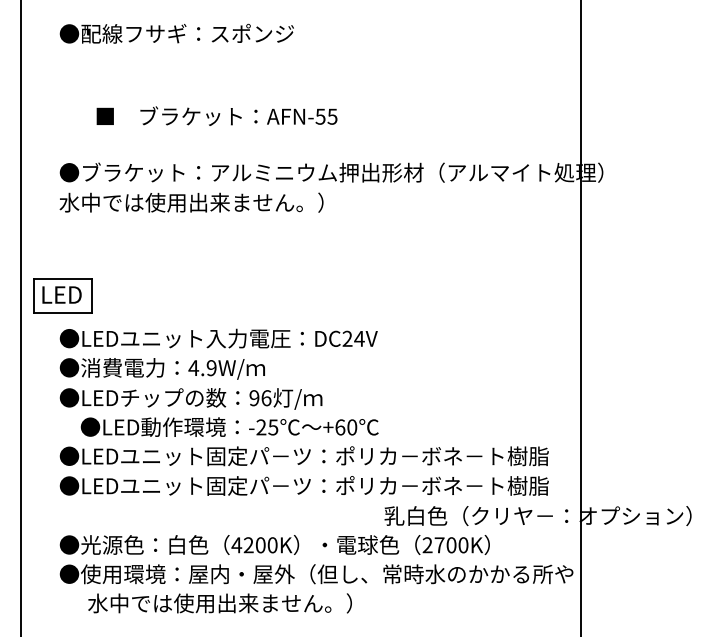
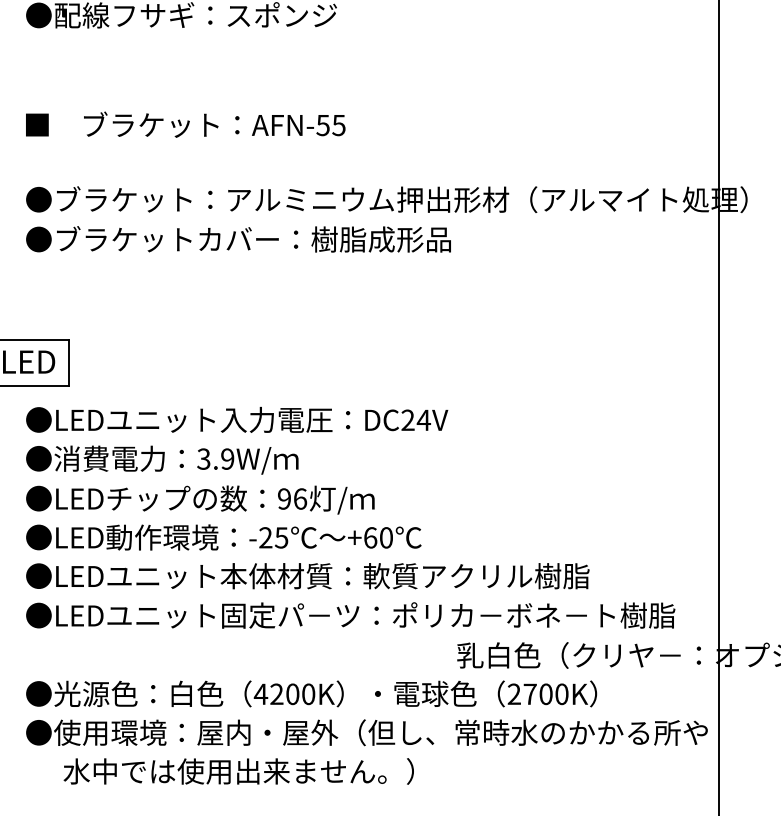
text: (216, 115) -> (184, 123), moved
text: (219, 202) -> (238, 239), 水中では使用出来ません。） -> ●ブラケットカバー：樹脂成形品
text: (193, 368) -> (203, 459), 4.9W/ -> 3.9W/
text: (229, 426) -> (223, 536), moved
text: (377, 456) -> (447, 576), ●LEDユニット固定パ－ツ：ポリカ－ボネ－ト樹脂 -> ●LEDユニット本体材質：軟質アクリル樹脂

